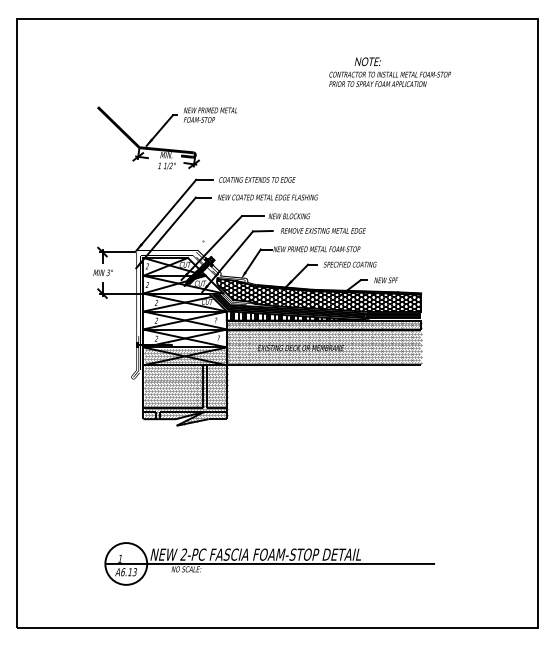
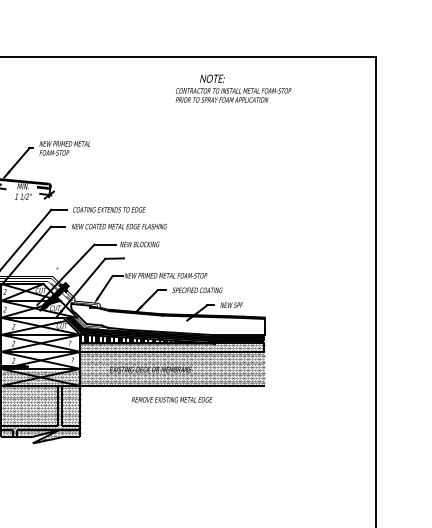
text: (389, 71) -> (232, 87), moved
text: (323, 230) -> (172, 399), moved
hatch: (319, 295) -> (168, 319), removed

